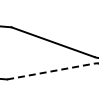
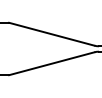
line: (51, 71) -> (52, 63), dashed -> solid

